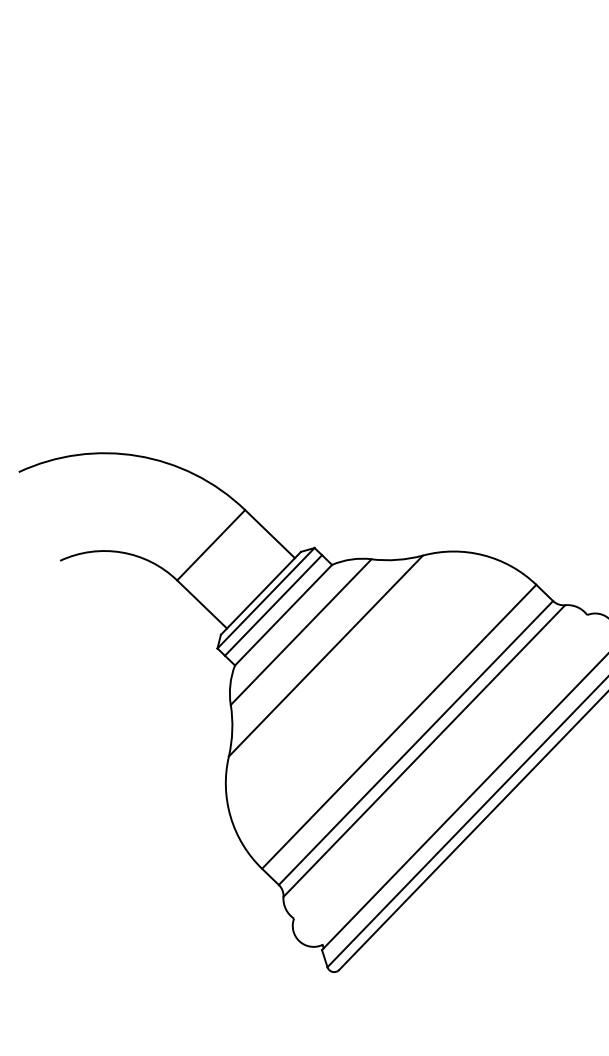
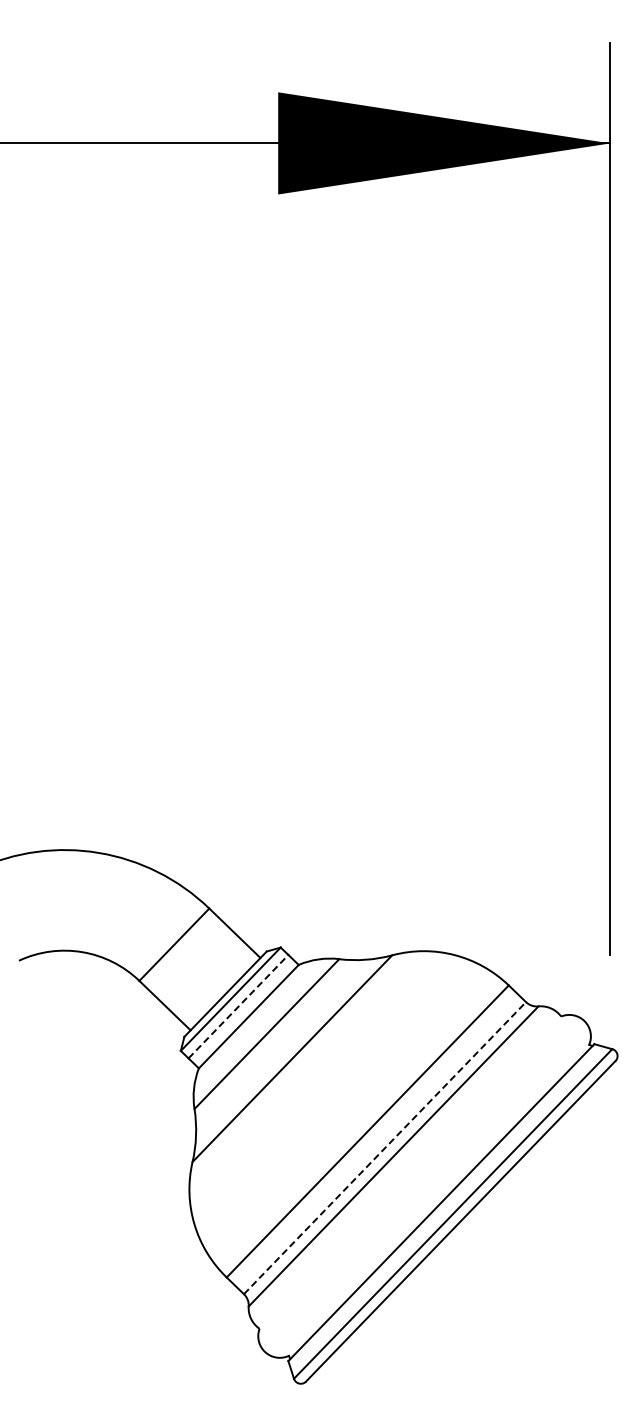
line: (273, 605) -> (238, 1006), solid -> dashed
line: (416, 742) -> (385, 1147), solid -> dashed

